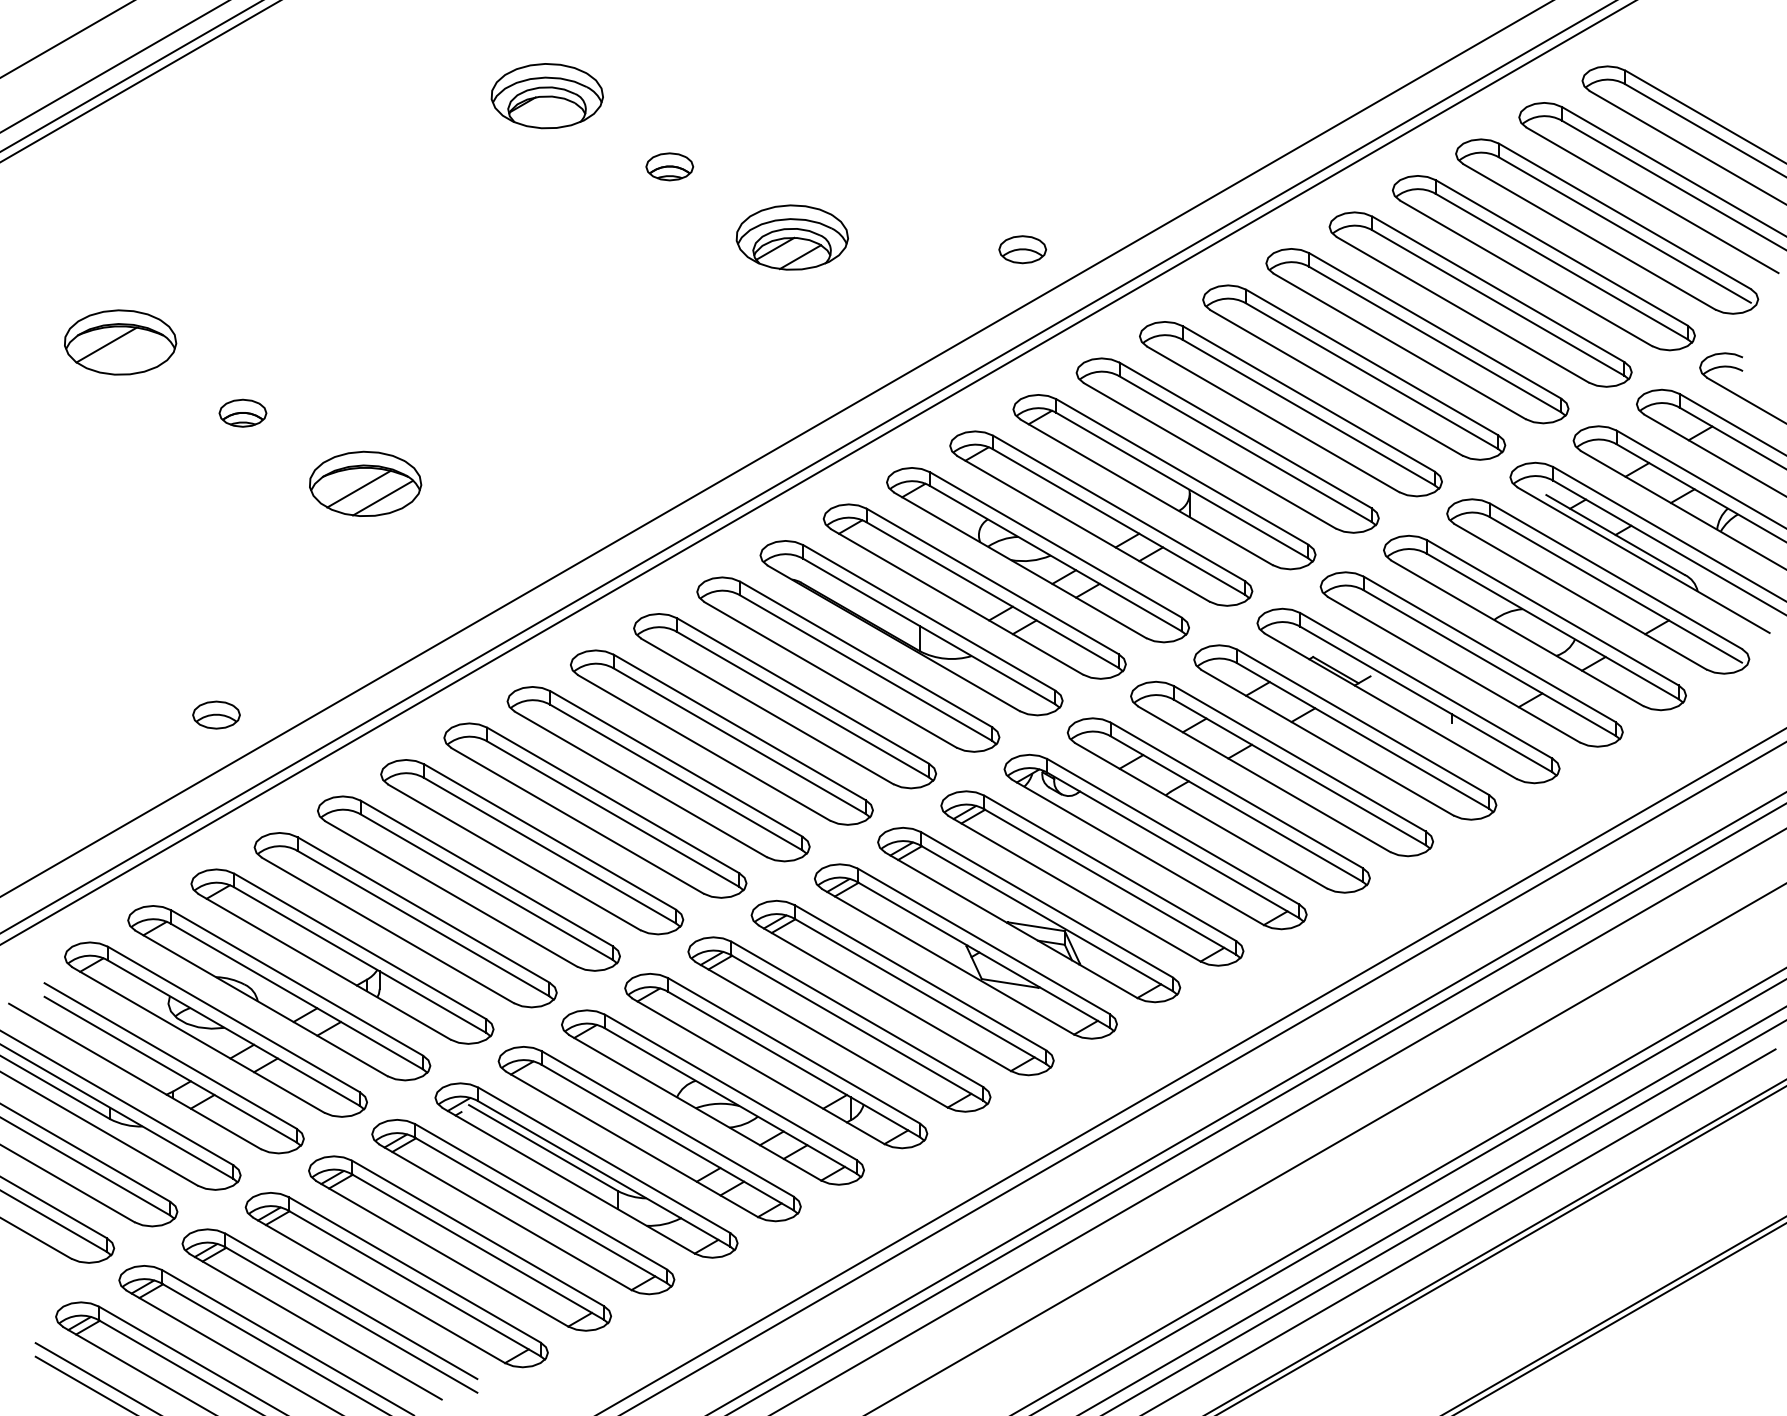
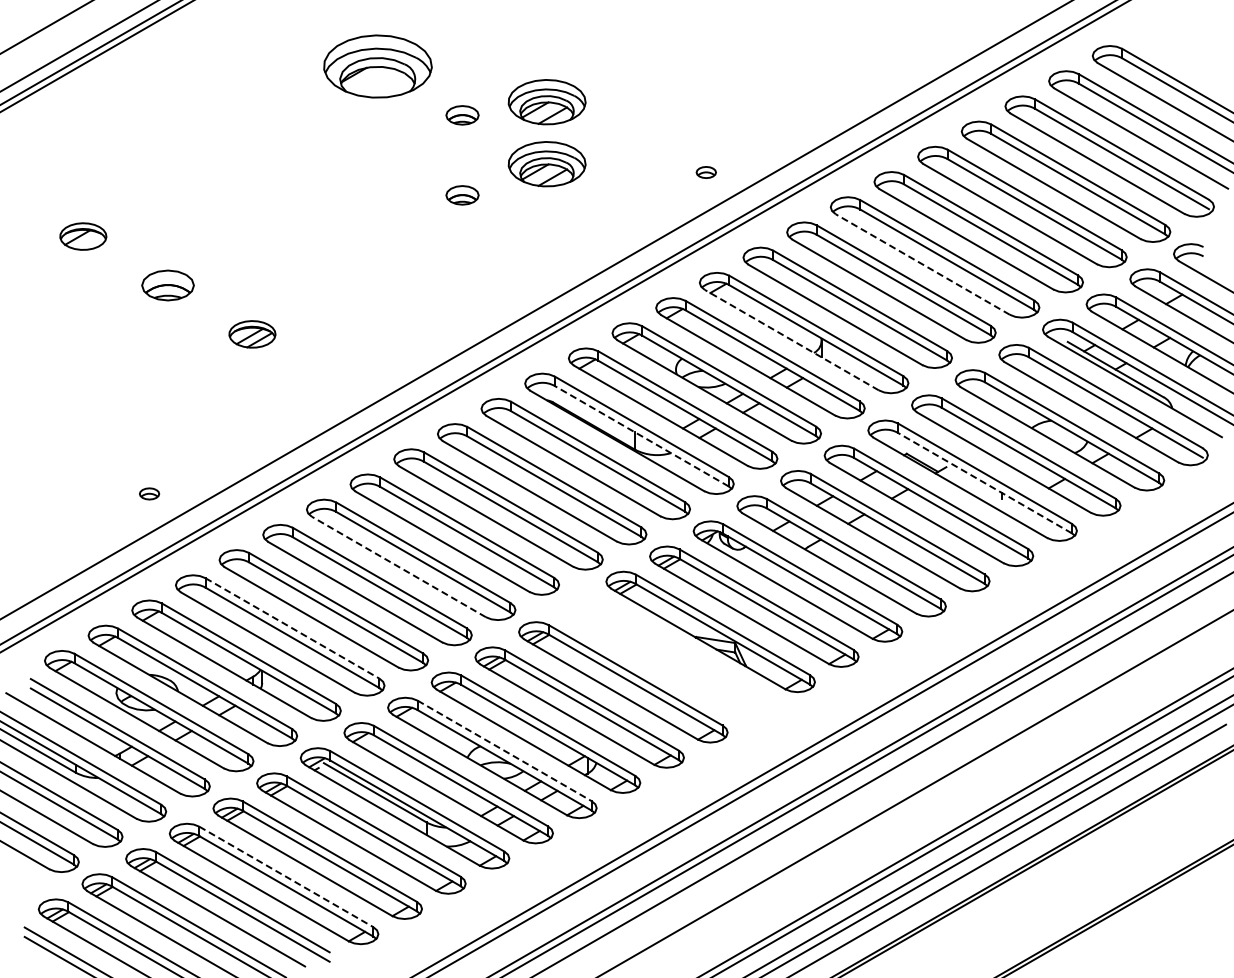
part: (546, 96) -> (377, 66), size x1.4
part: (791, 148) -> (546, 102), added
part: (1023, 249) -> (706, 172), size x0.6
part: (669, 282) -> (462, 195), added
part: (120, 342) -> (83, 236), size x0.6
line: (1335, 382) -> (922, 264), solid -> dashed
part: (242, 413) -> (167, 285), size x1.6
part: (365, 484) -> (252, 334), size x0.6
line: (1146, 491) -> (791, 339), solid -> dashed
line: (928, 630) -> (641, 435), solid -> dashed
line: (1425, 698) -> (984, 482), solid -> dashed
part: (216, 714) -> (149, 493), size x0.6
line: (577, 820) -> (398, 566), solid -> dashed
line: (423, 910) -> (292, 628), solid -> dashed
part: (965, 952) -> (666, 657), removed
line: (732, 1088) -> (505, 751), solid -> dashed
line: (414, 1270) -> (286, 877), solid -> dashed

